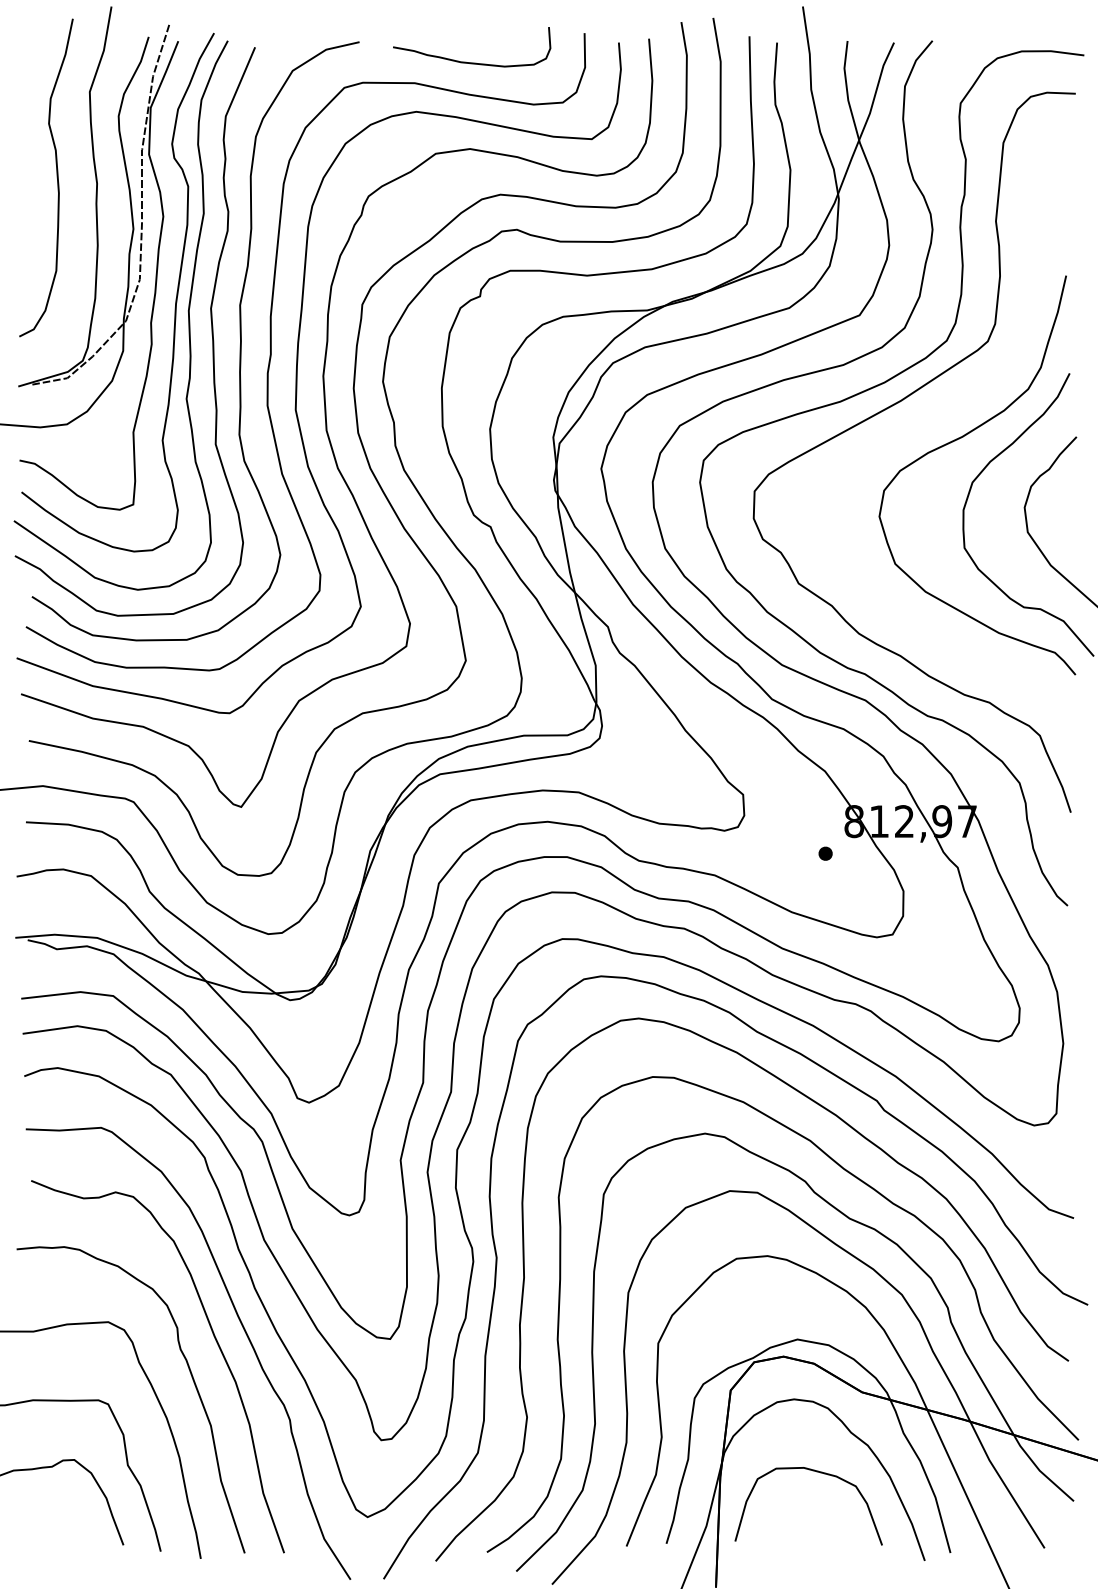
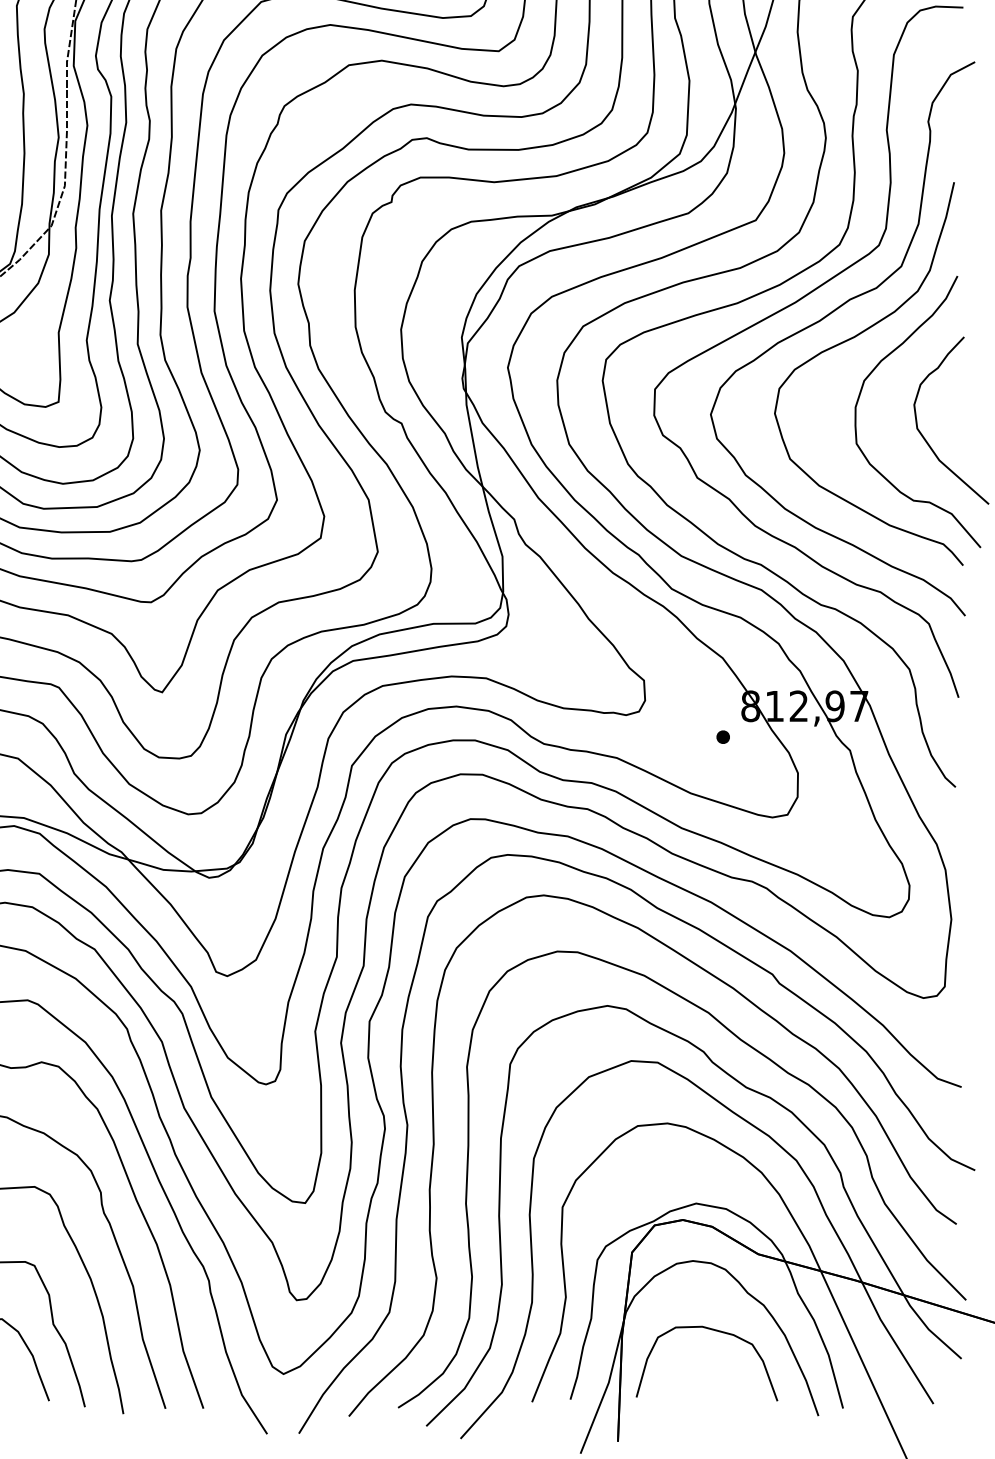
curve: (933, 416) -> (826, 317), added

